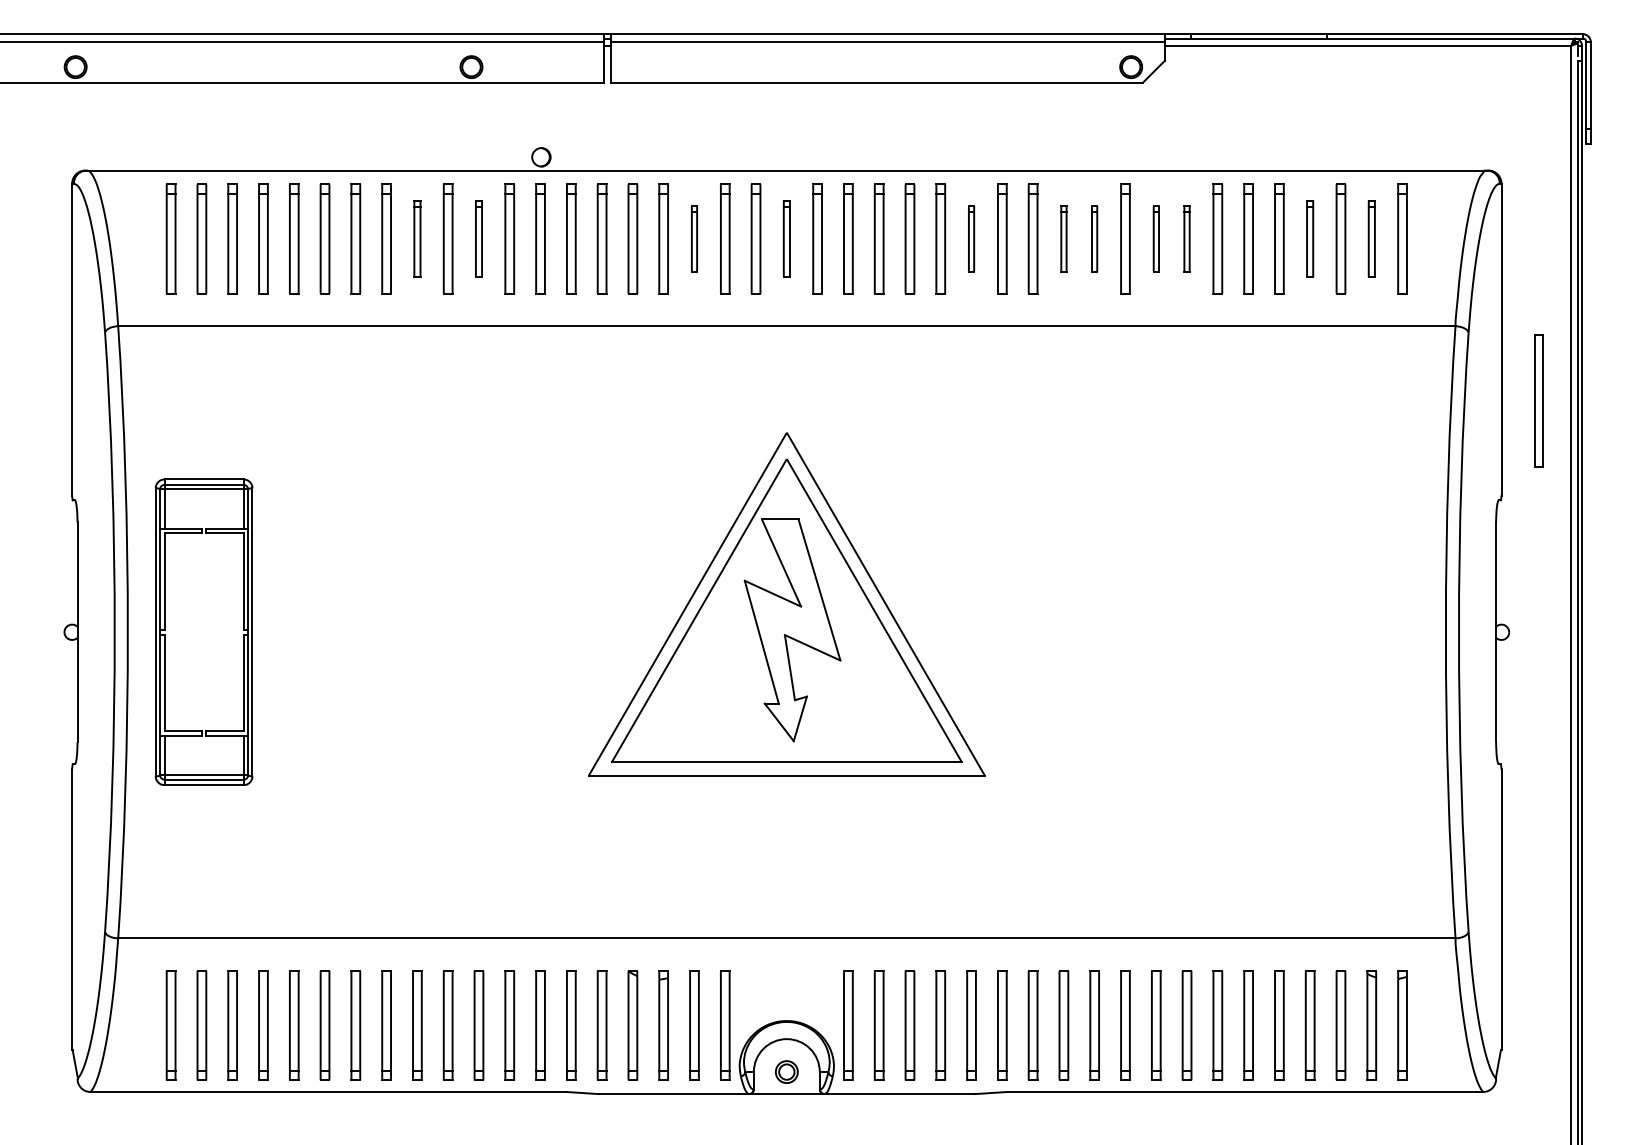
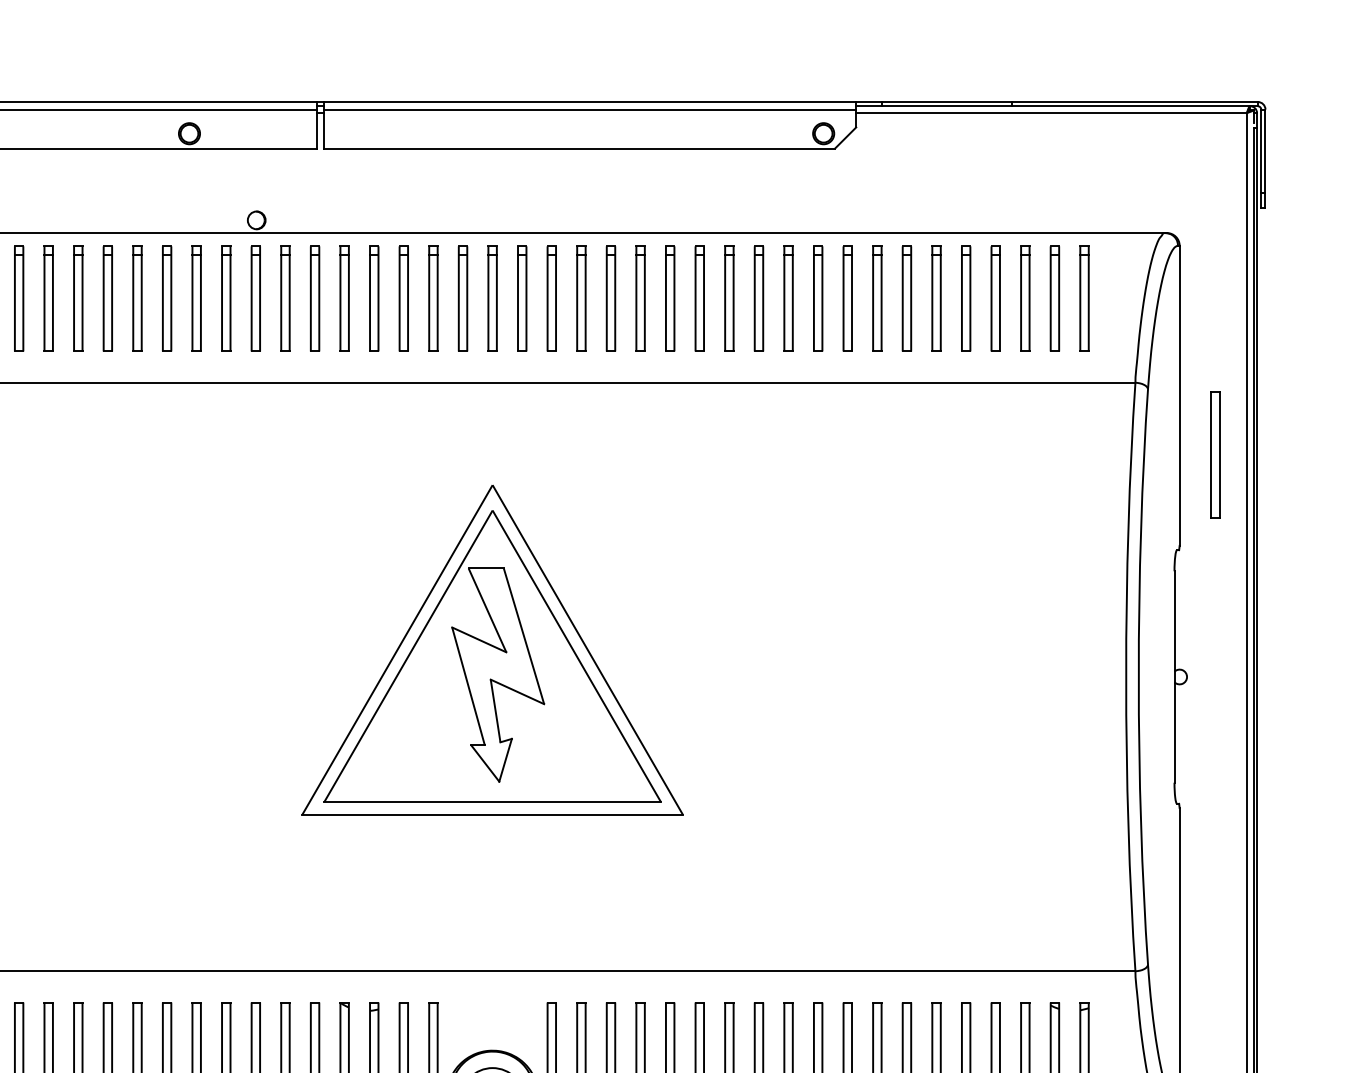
part: (417, 238) -> (137, 298), size x1.43
part: (478, 238) -> (196, 298), size x1.43
part: (694, 238) -> (403, 298), size x1.67
part: (786, 238) -> (492, 298), size x1.43
part: (971, 238) -> (670, 298), size x1.67
part: (1063, 238) -> (758, 298), size x1.67
part: (1094, 238) -> (788, 298), size x1.67
part: (1156, 238) -> (847, 298), size x1.67
part: (1186, 238) -> (876, 298), size x1.67
part: (1309, 238) -> (995, 298), size x1.43
part: (1371, 238) -> (1054, 298), size x1.43

